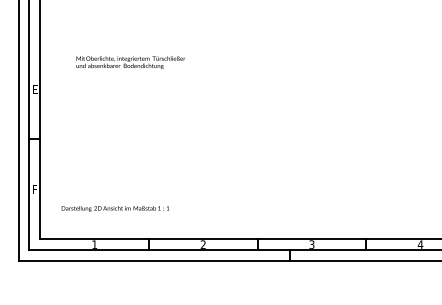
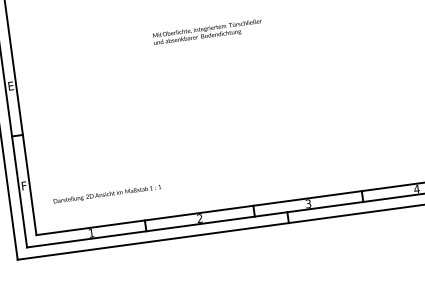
text: (130, 62) -> (207, 32), moved

